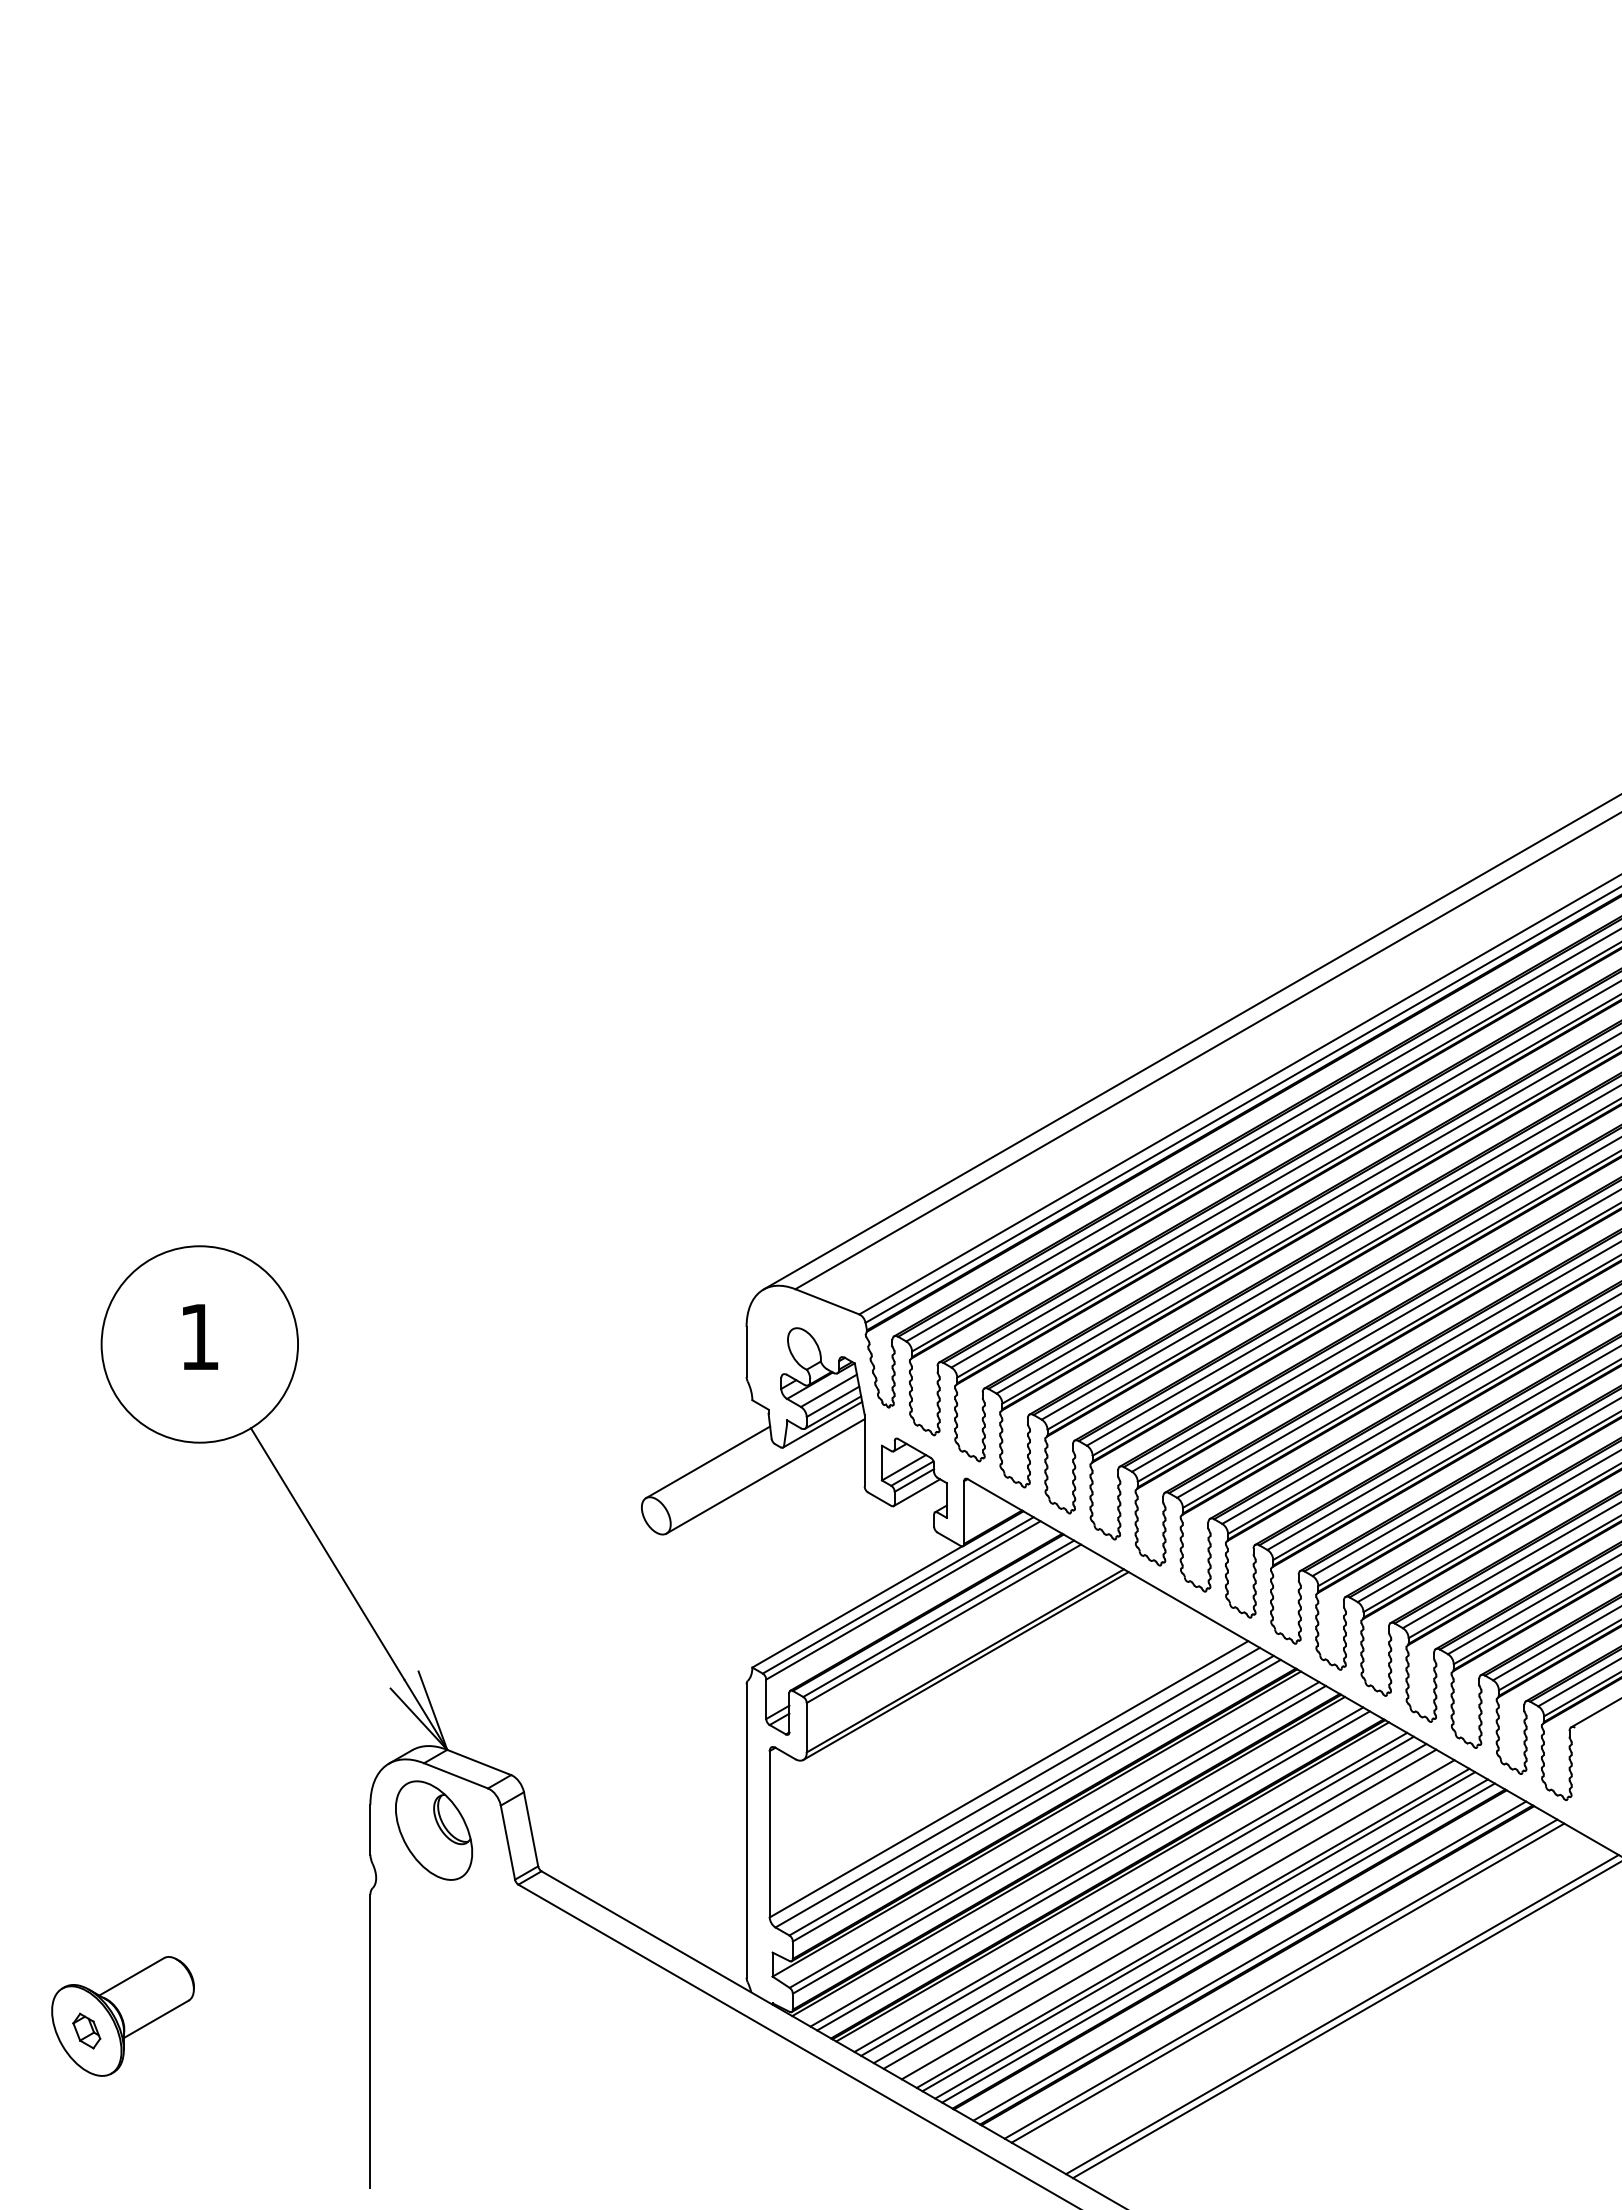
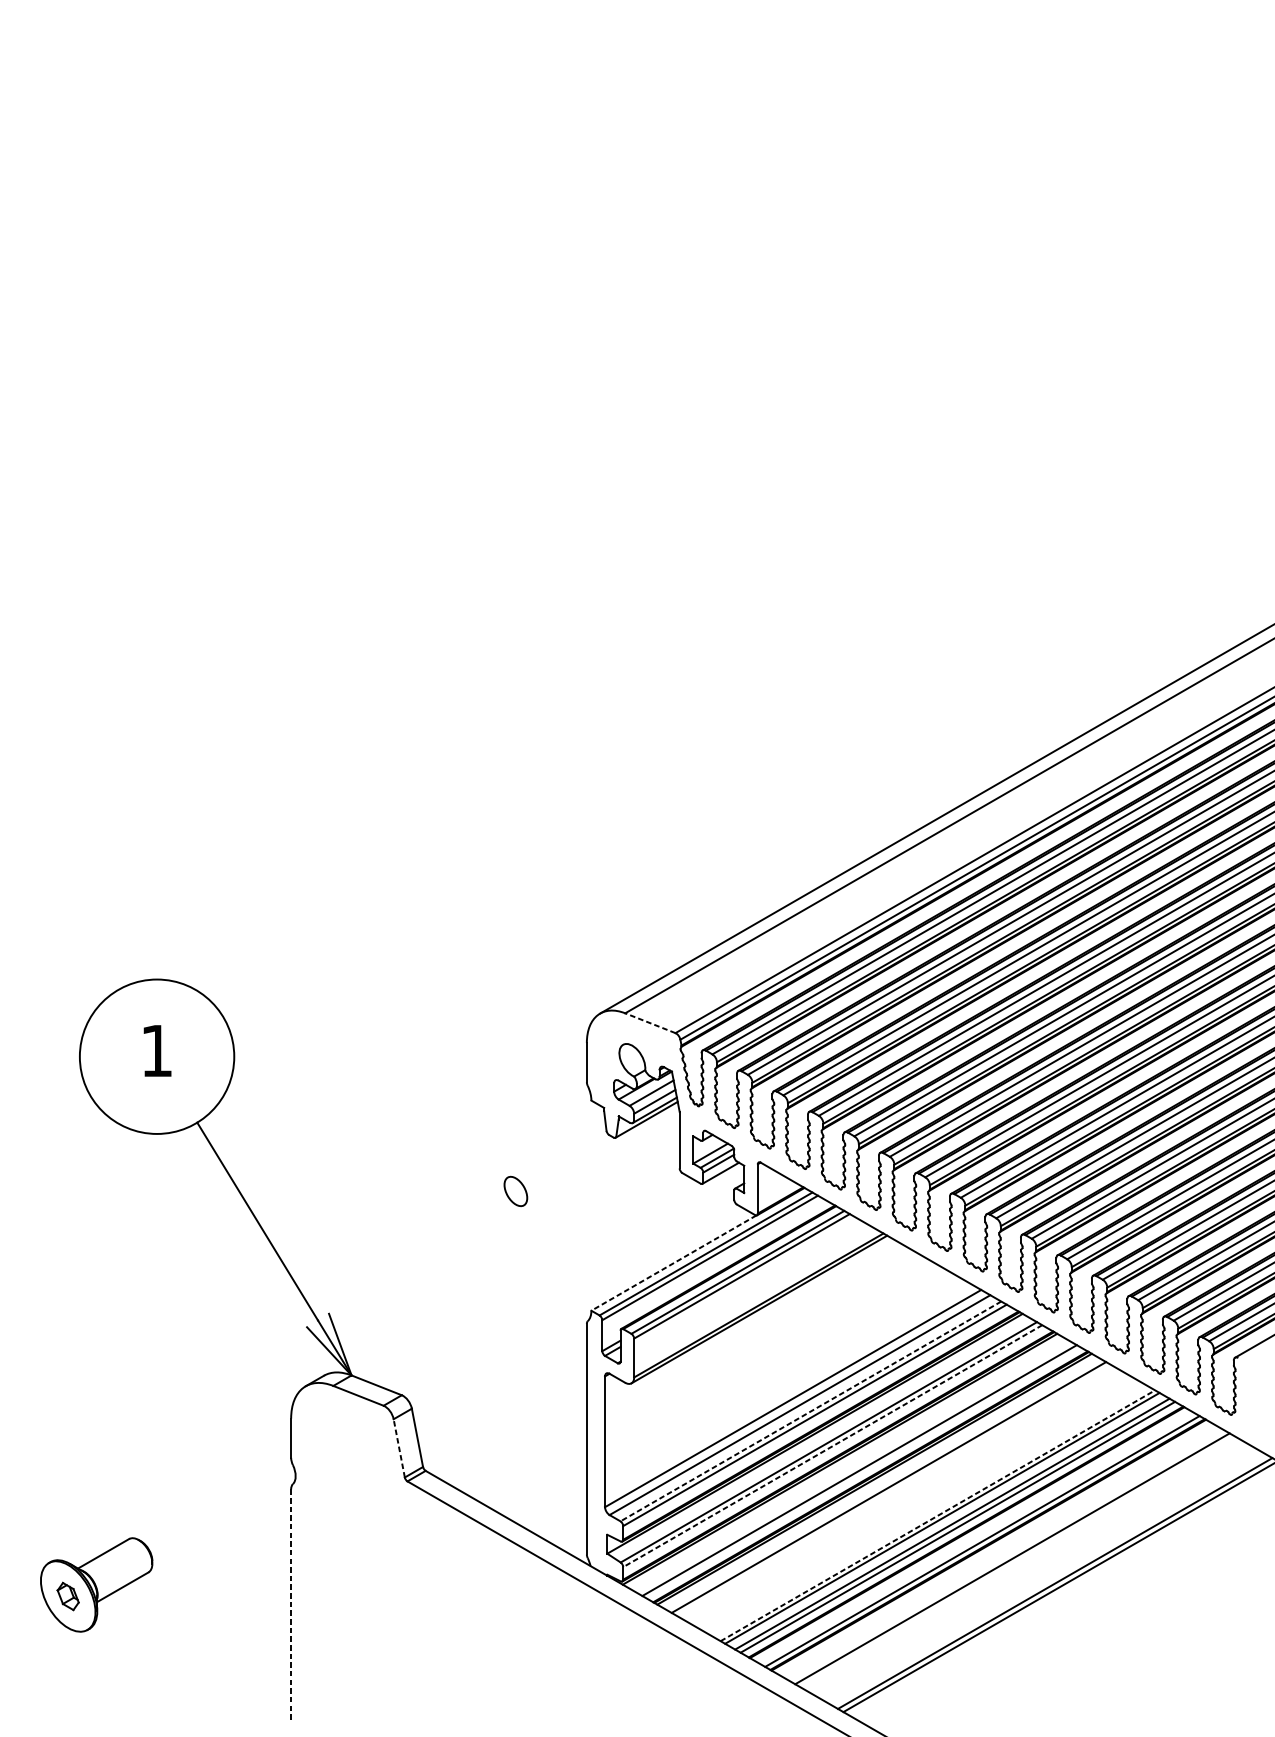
line: (826, 1301) -> (649, 1022), solid -> dashed
line: (708, 1462) -> (556, 1149), removed
line: (765, 1476) -> (601, 1160), removed
line: (856, 1607) -> (673, 1263), solid -> dashed
line: (1031, 1795) -> (810, 1411), solid -> dashed
part: (433, 1830) -> (340, 1438), removed
line: (1059, 1839) -> (832, 1445), solid -> dashed
line: (507, 1842) -> (398, 1448), solid -> dashed
line: (1086, 1866) -> (854, 1467), removed
line: (1137, 1895) -> (894, 1489), removed
line: (1149, 1903) -> (903, 1496), removed
line: (1159, 1908) -> (911, 1500), removed
line: (1177, 1919) -> (925, 1508), removed
line: (1193, 1928) -> (938, 1515), solid -> dashed
line: (1280, 1978) -> (1006, 1555), removed
line: (370, 2041) -> (291, 1604), solid -> dashed

